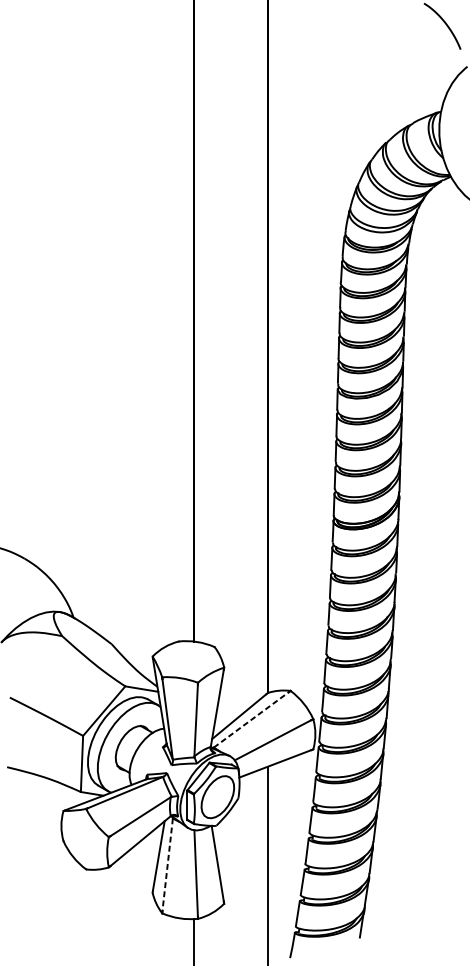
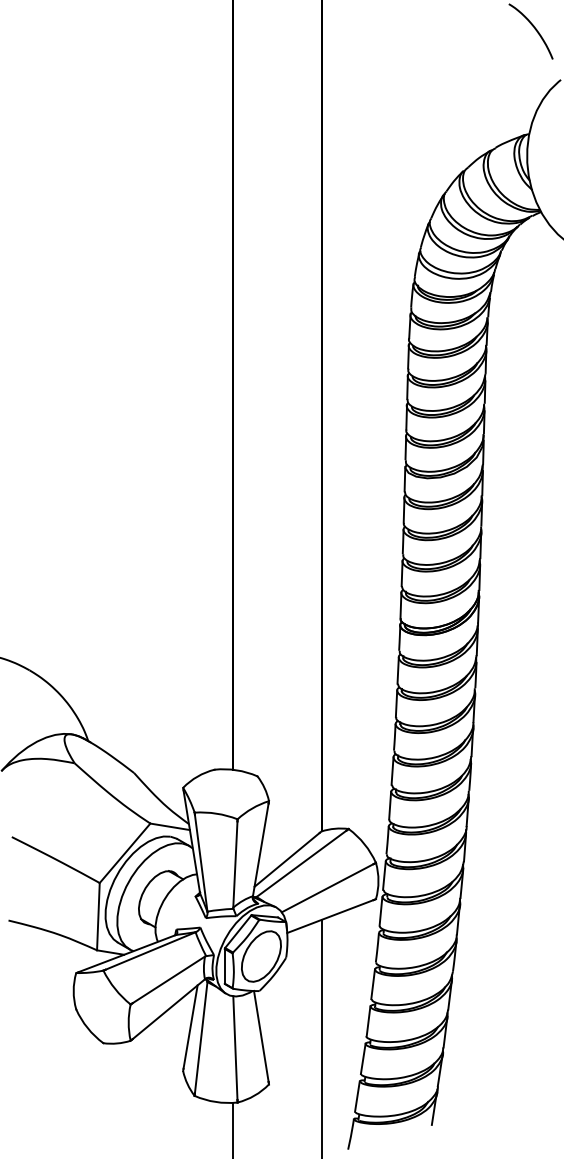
line: (251, 719) -> (301, 863), dashed -> solid
line: (167, 865) -> (201, 1038), dashed -> solid

